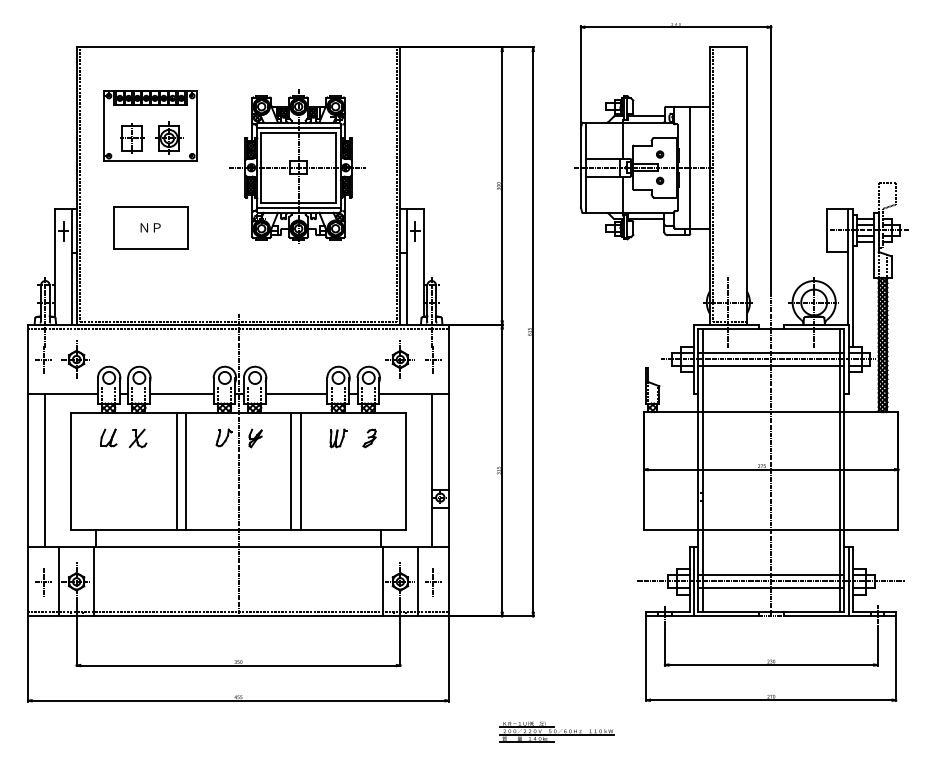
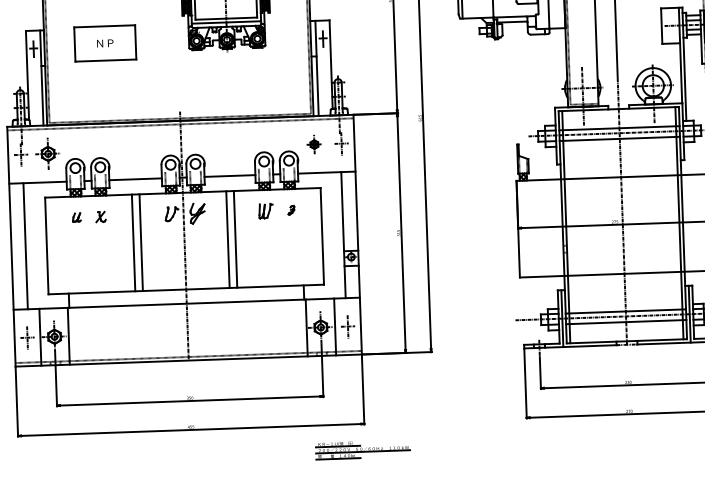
part: (399, 359) -> (313, 144), size x0.6
part: (108, 437) -> (76, 217), size x0.6
part: (137, 438) -> (100, 217), size x0.7
part: (255, 438) -> (197, 213), size x1.4
part: (369, 438) -> (291, 210), size x0.6
part: (556, 731) -> (362, 449), moved

